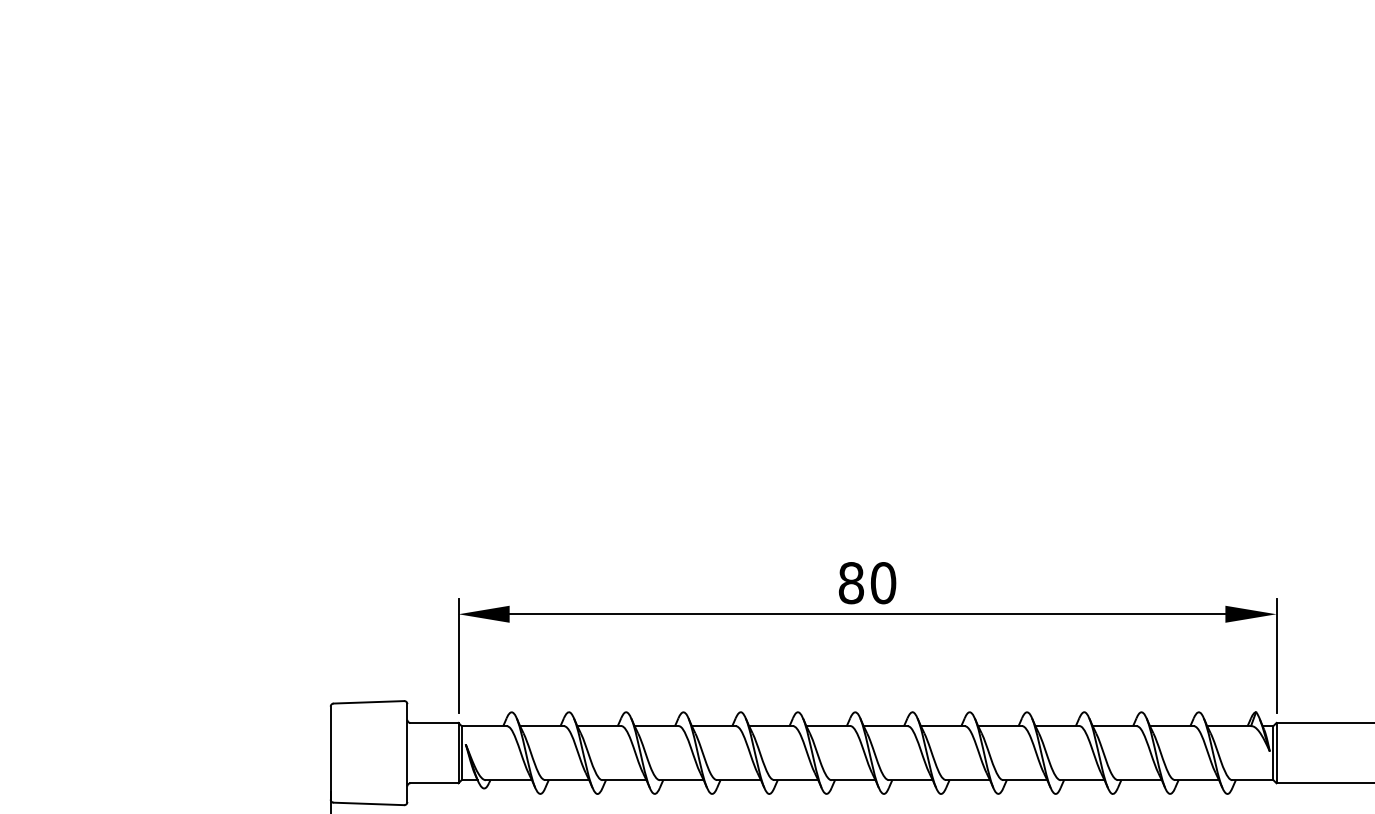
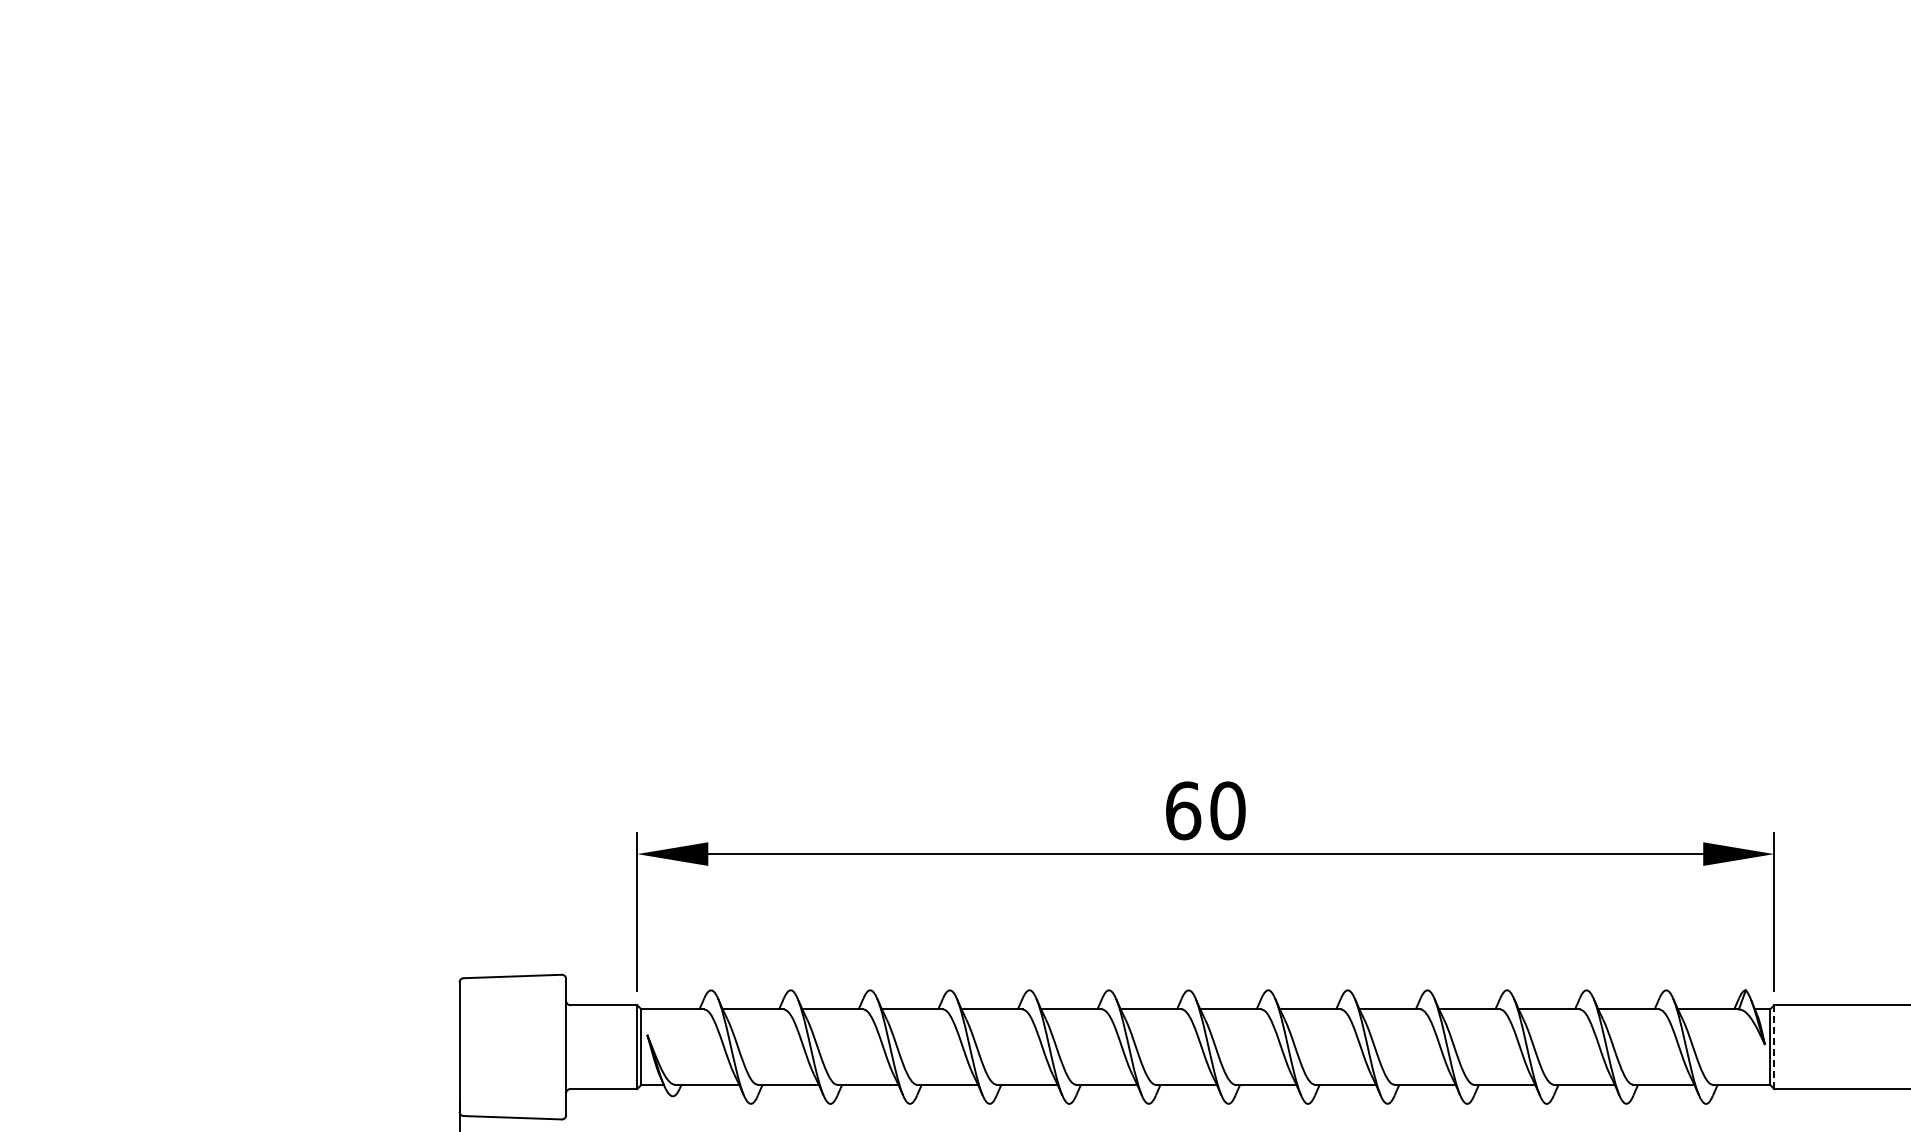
text: (851, 582) -> (1183, 810), 80 -> 60
line: (1276, 753) -> (1774, 1047), solid -> dashed

